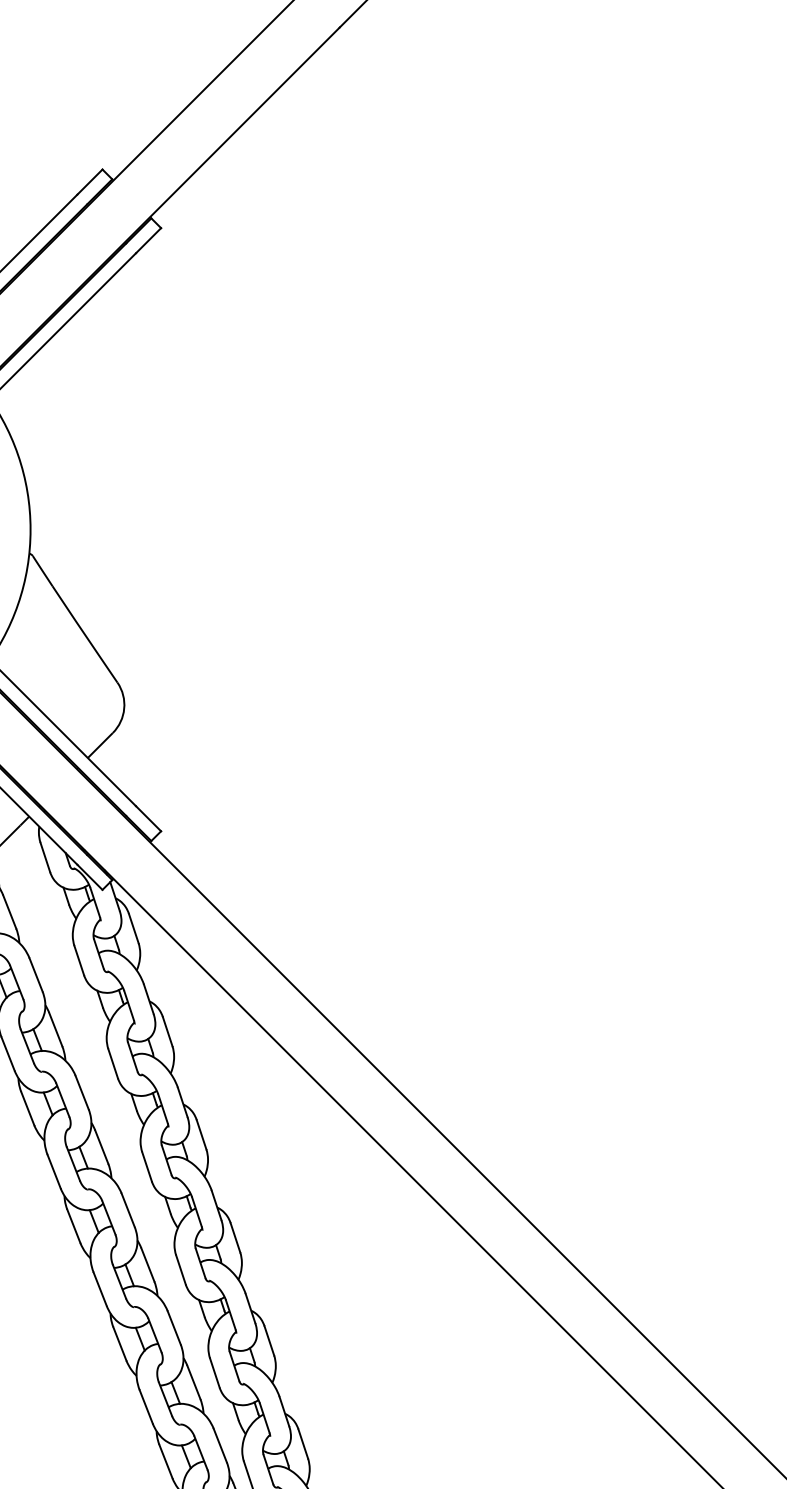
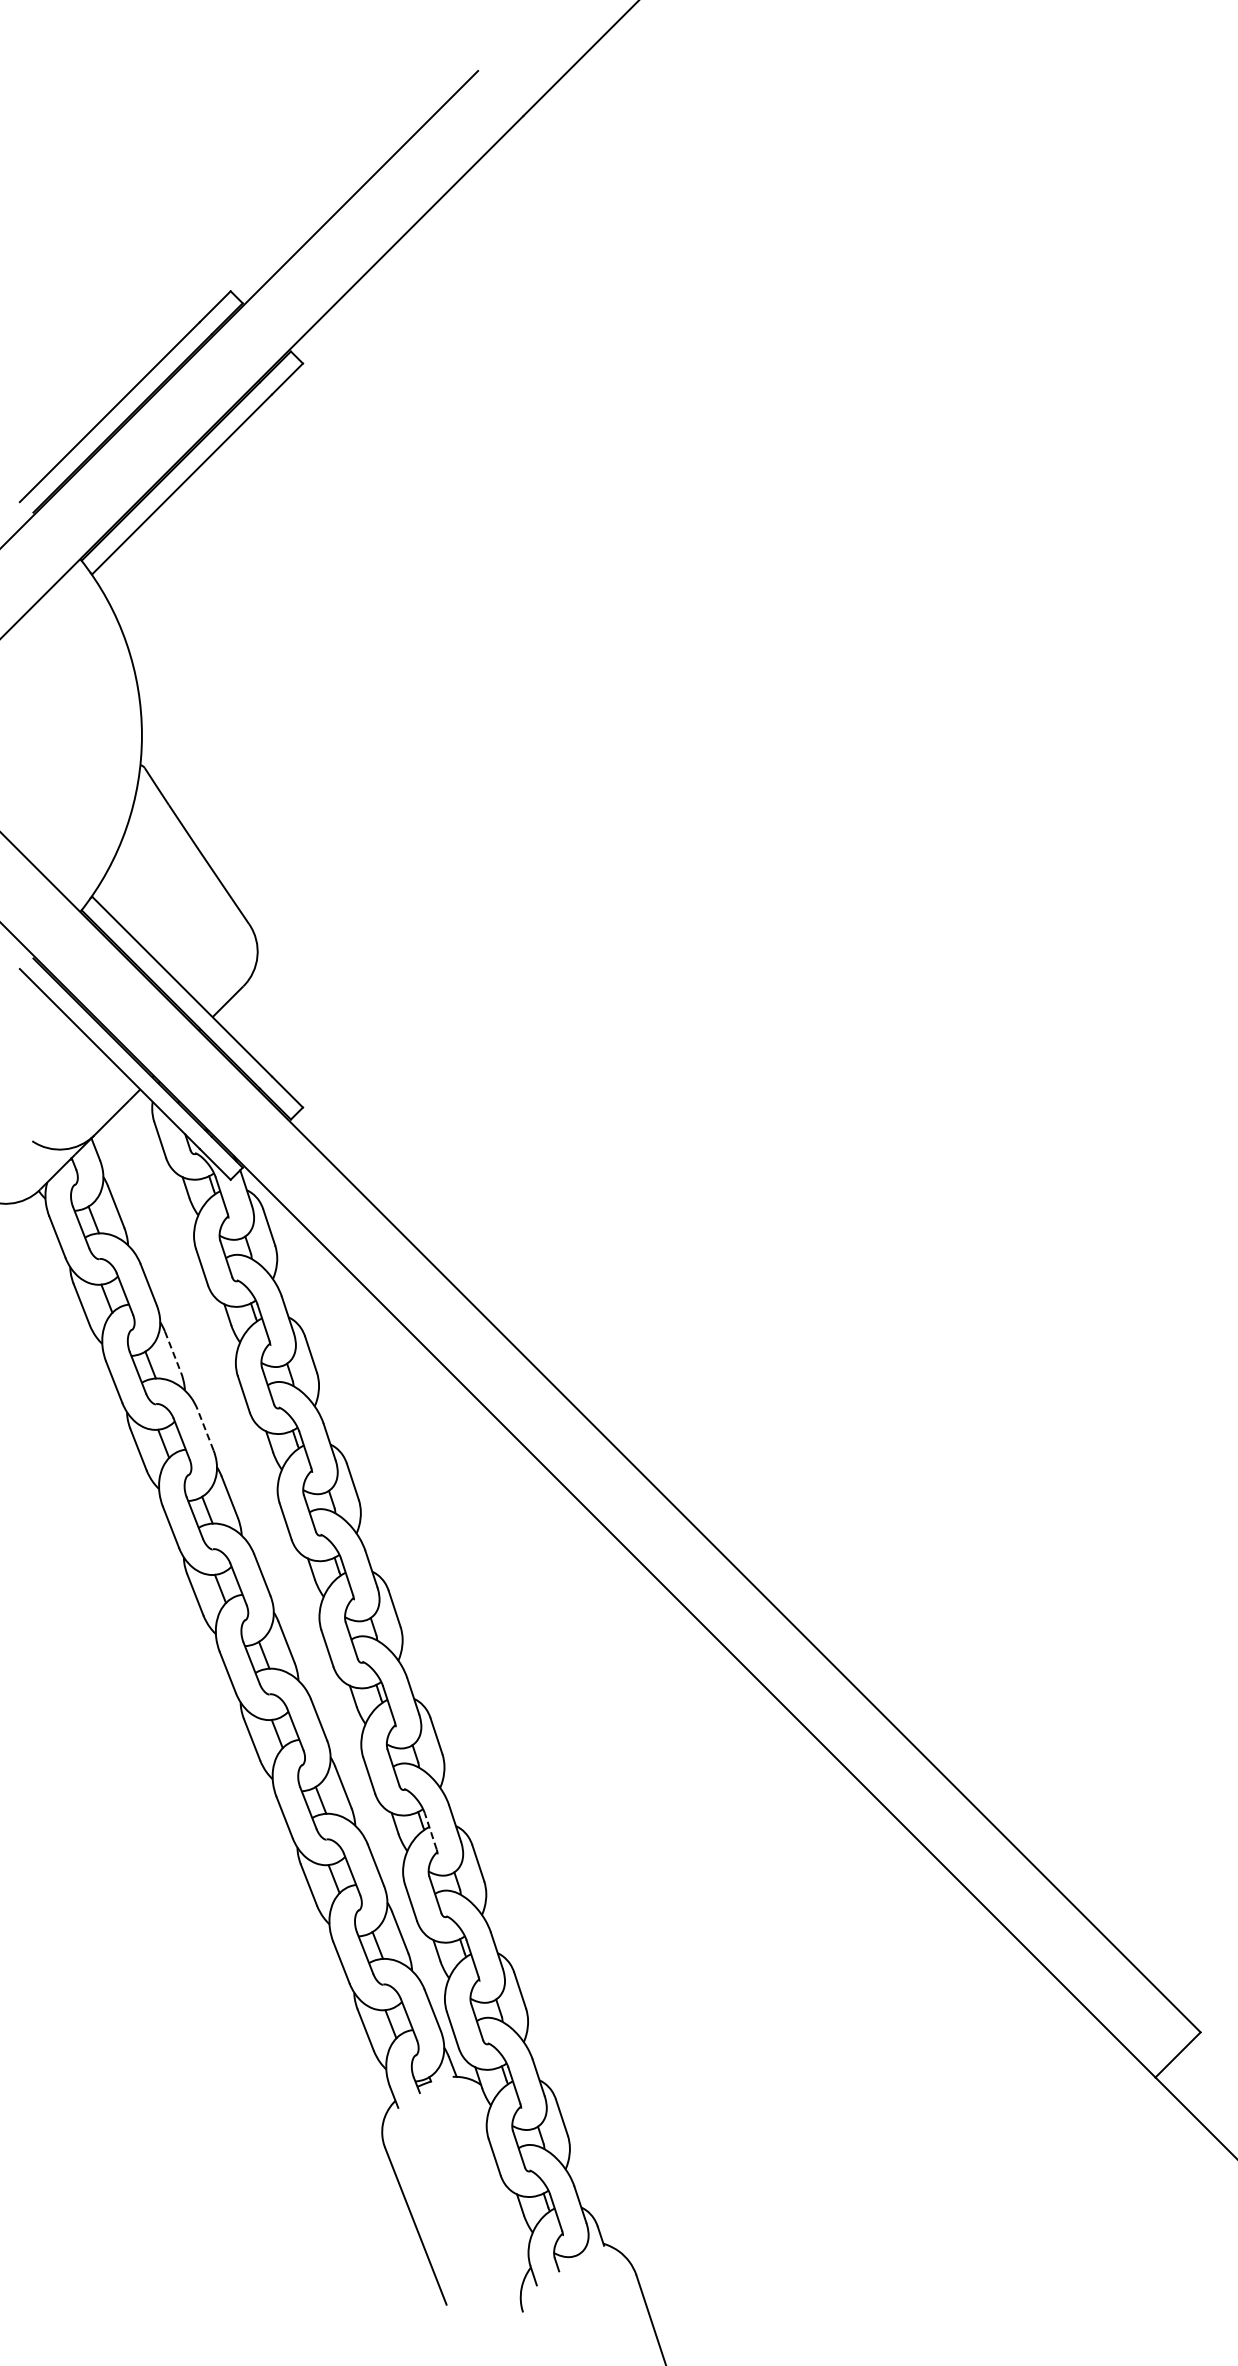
line: (56, 1029) -> (173, 1352), solid -> dashed
line: (82, 1092) -> (205, 1429), solid -> dashed
line: (264, 1418) -> (430, 1831), solid -> dashed

